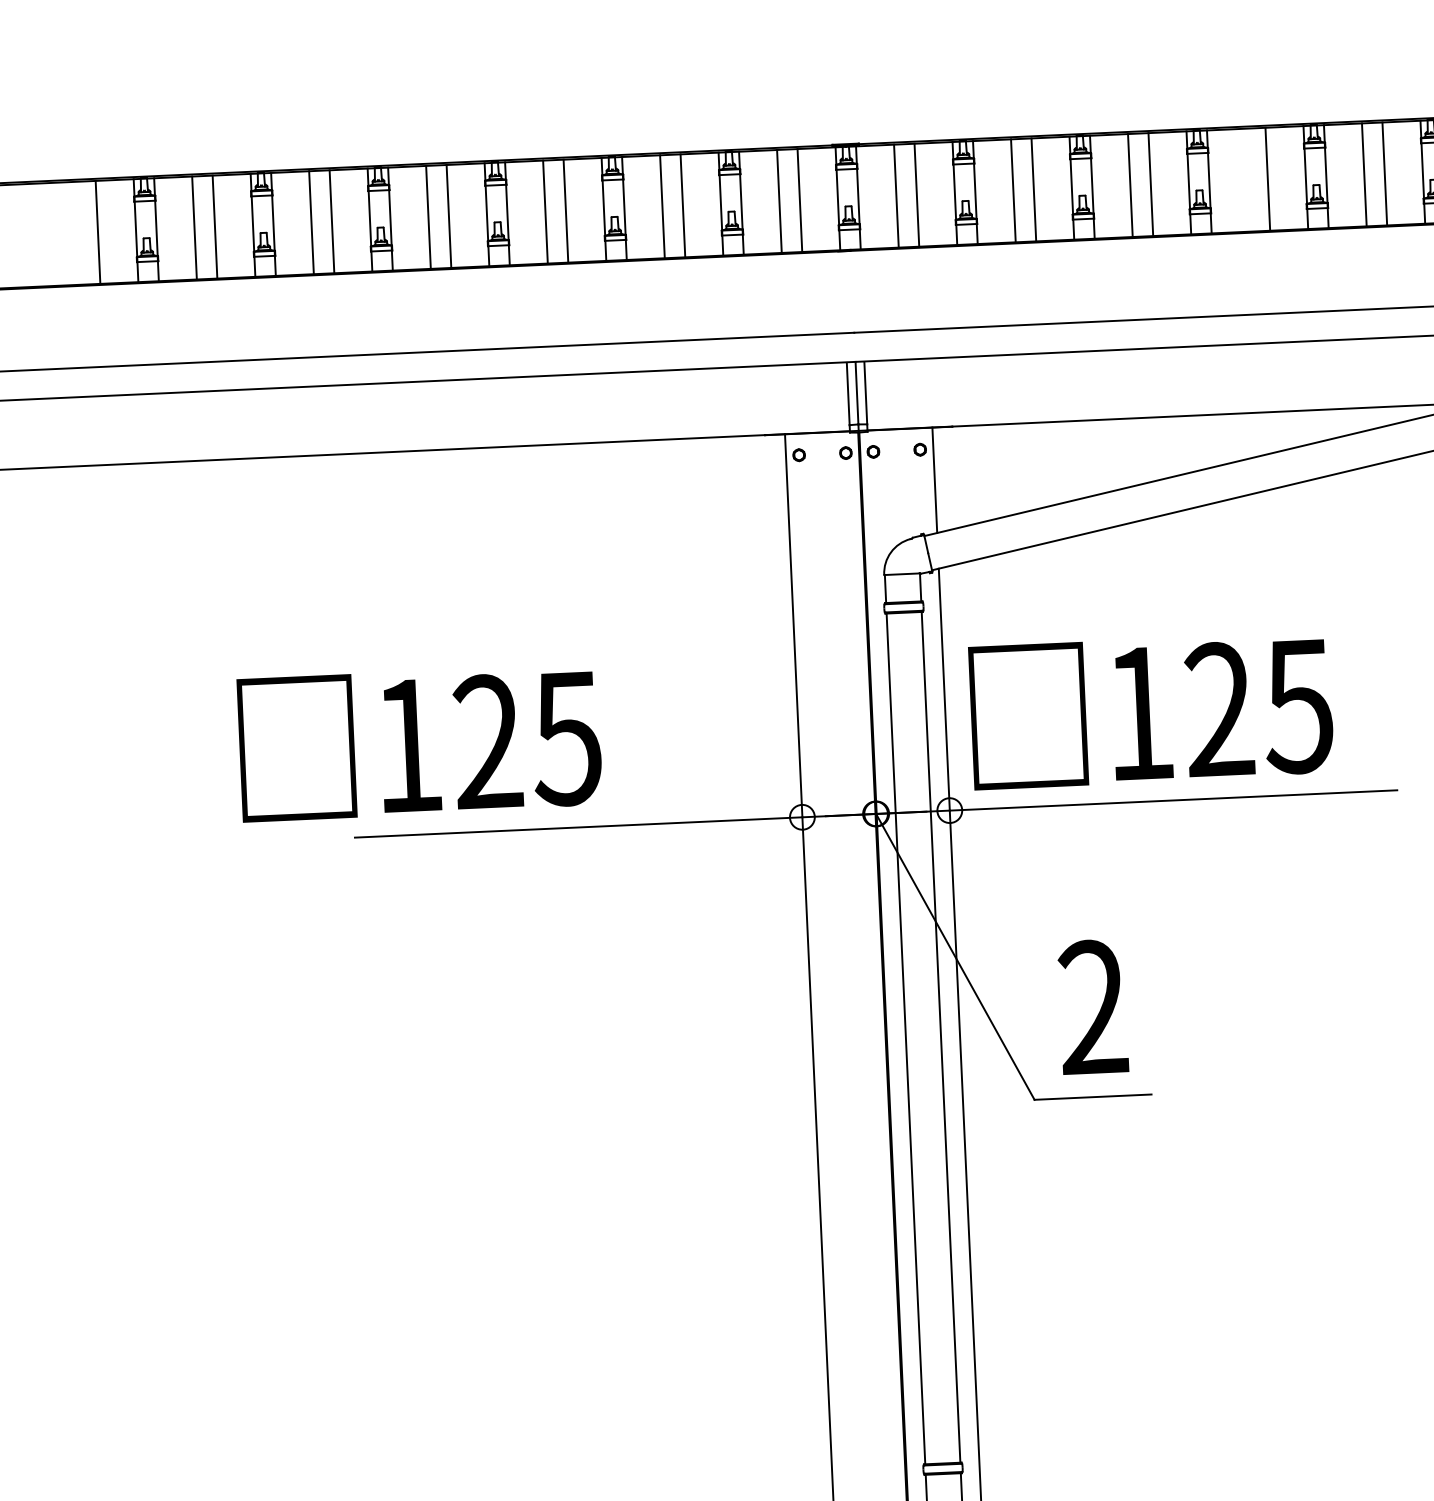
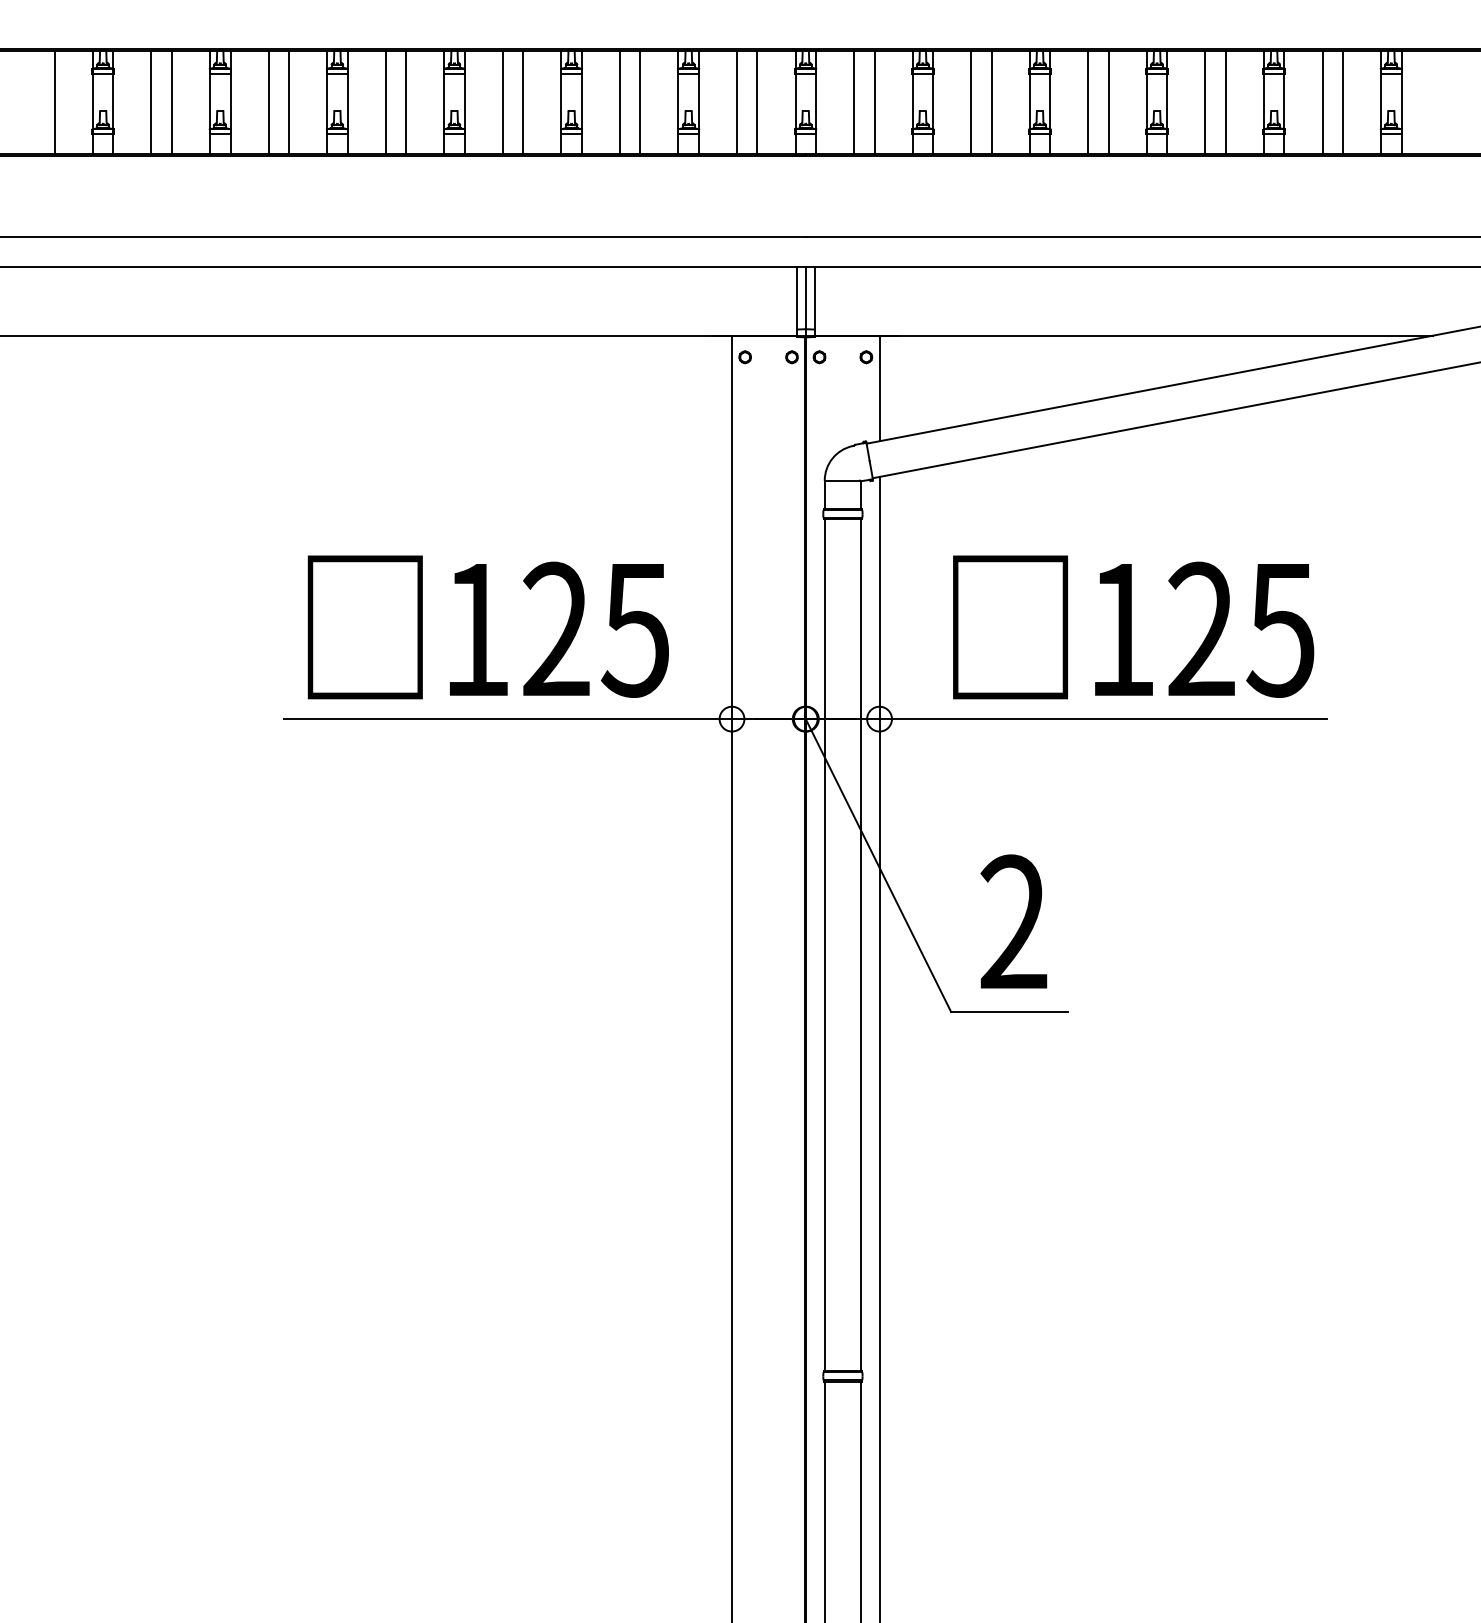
line: (1247, 179) -> (1205, 102), added
text: (1151, 710) -> (1133, 627), moved
text: (419, 742) -> (487, 627), moved

